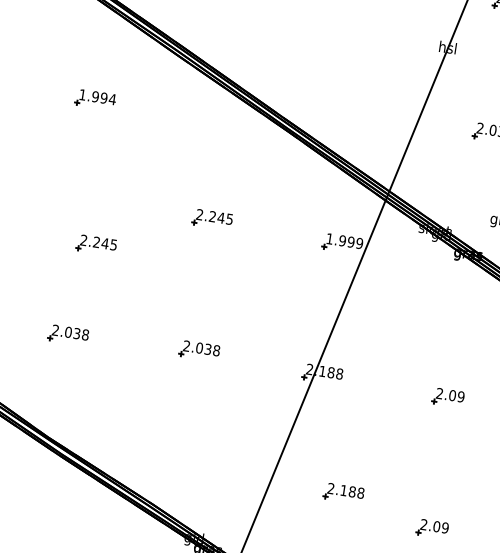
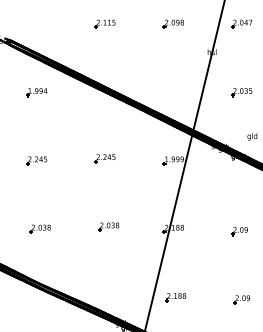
part: (94, 99) -> (36, 92), moved
part: (96, 244) -> (36, 160), moved
part: (343, 493) -> (175, 297), moved

